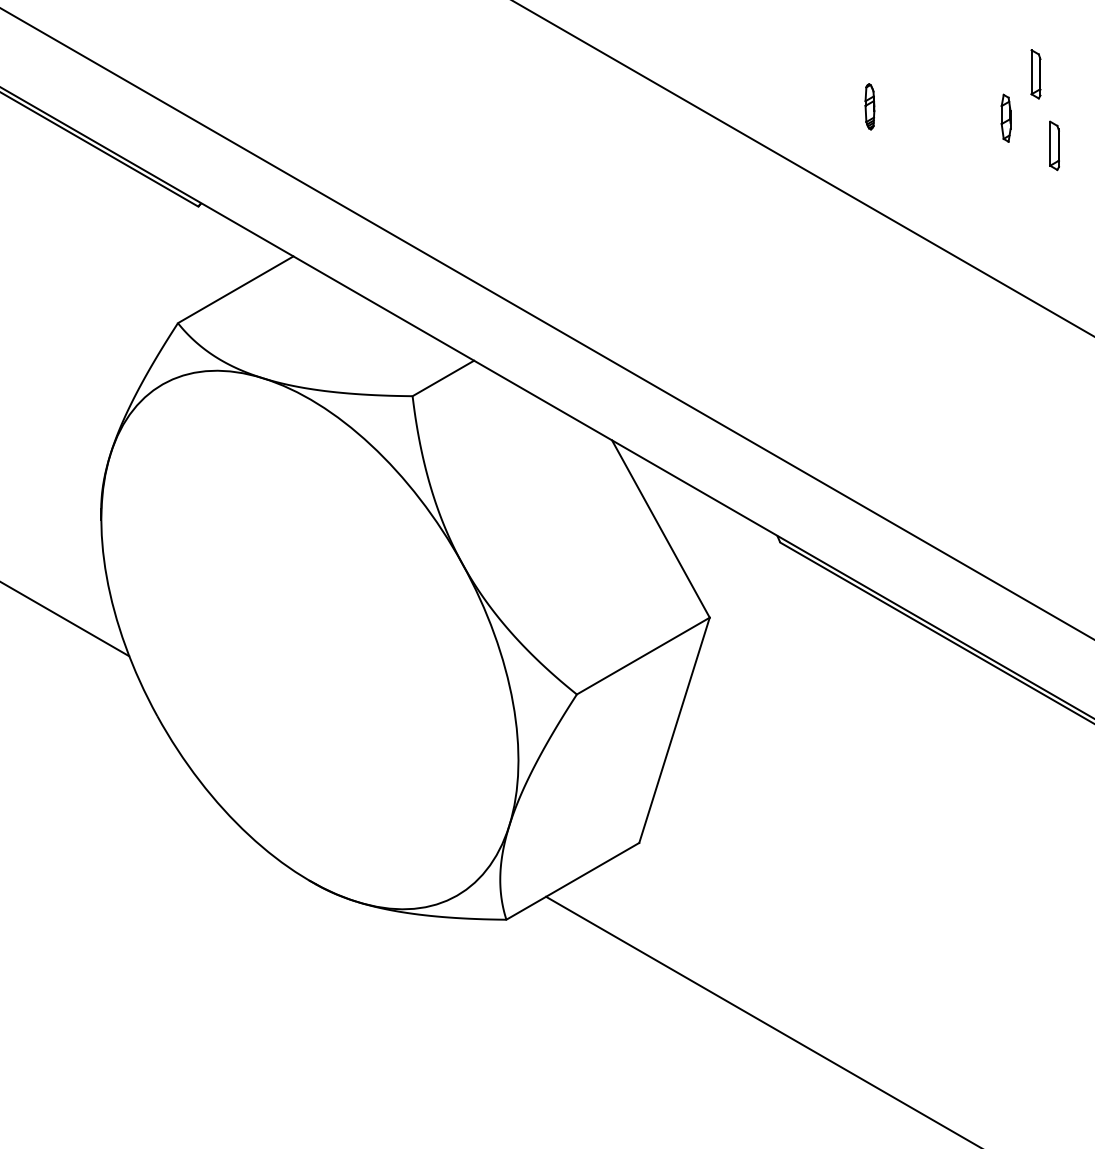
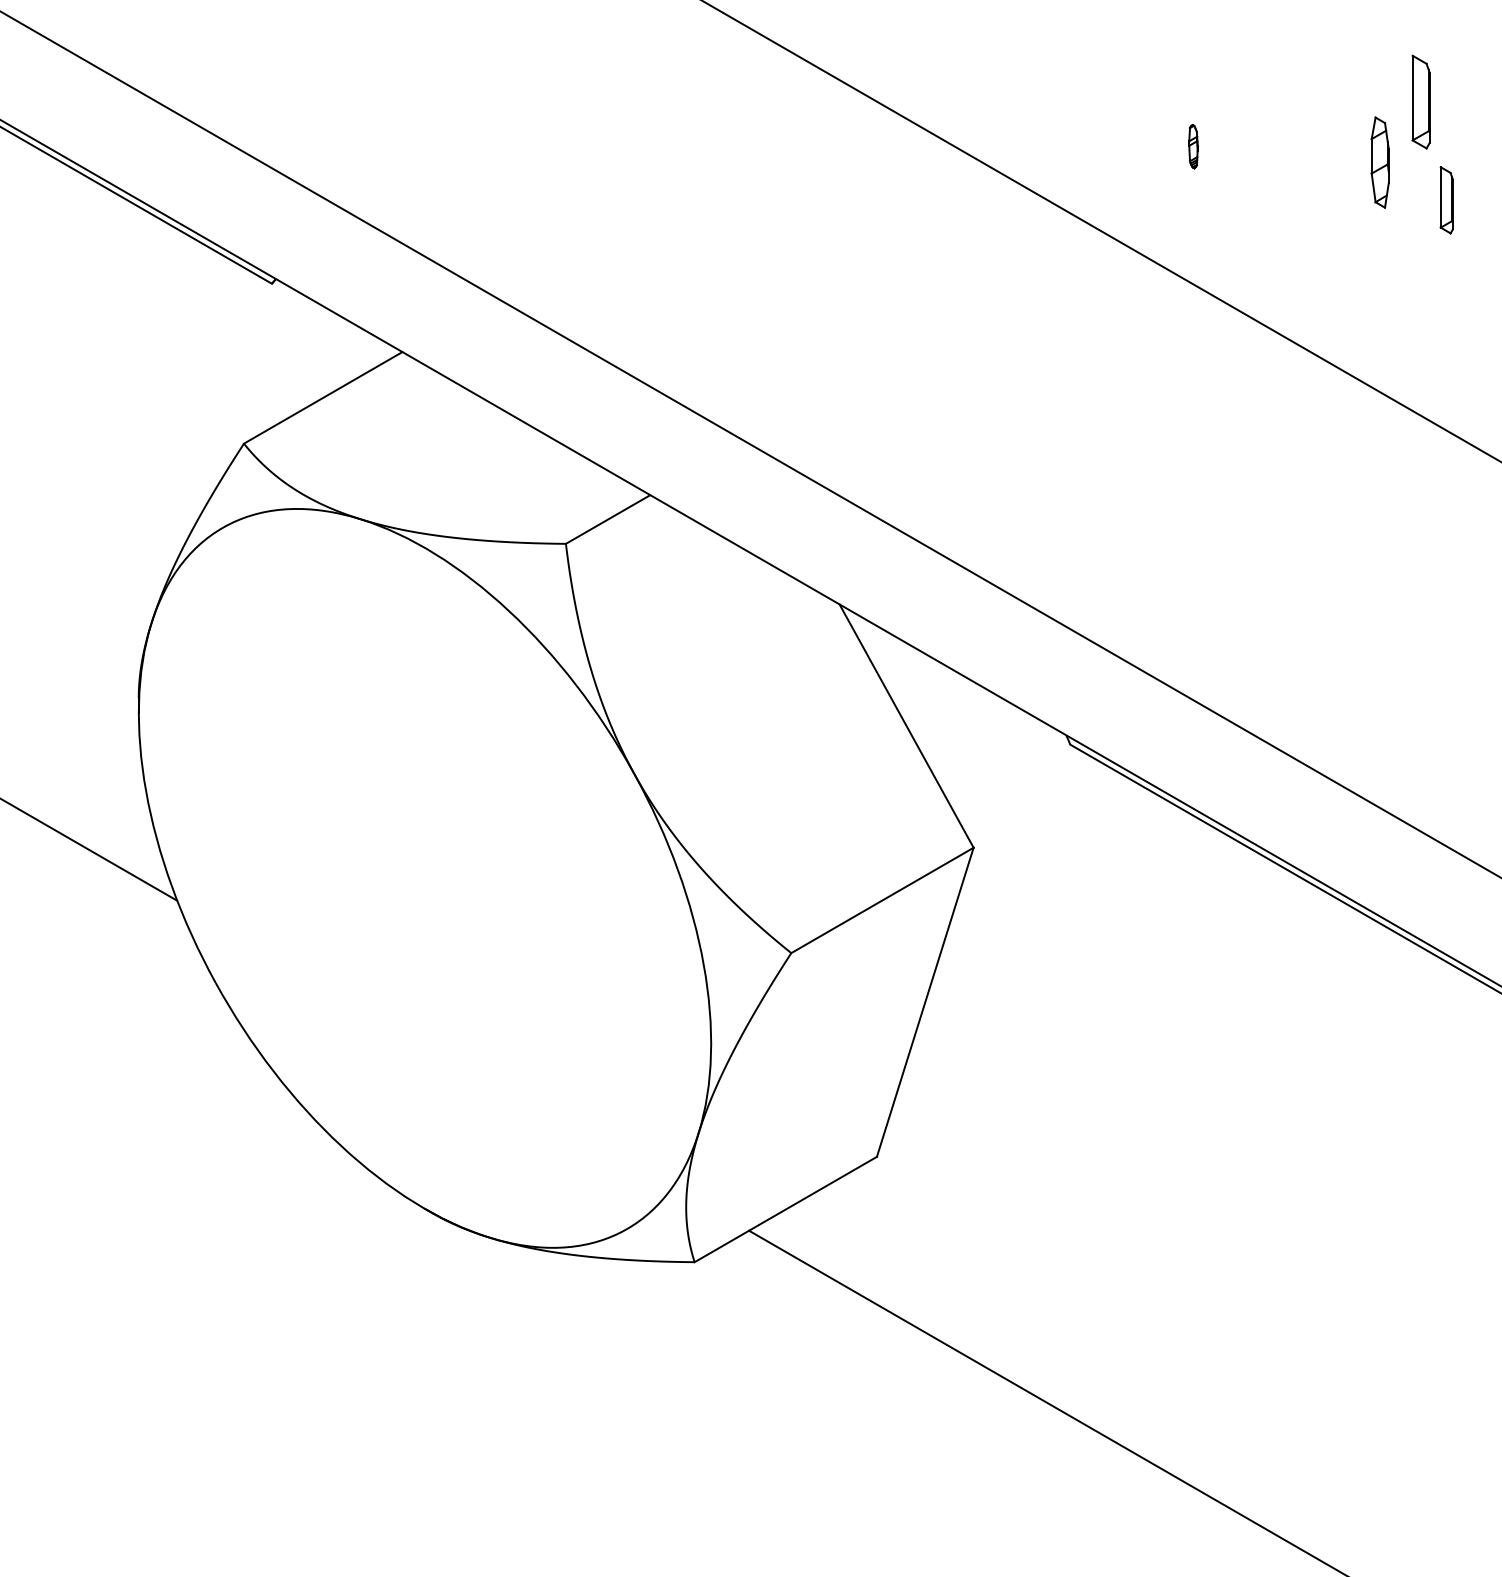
part: (1036, 74) -> (1421, 102), size x1.4
part: (869, 106) -> (1193, 146), size x0.7
part: (1006, 118) -> (1380, 162), size x1.4

